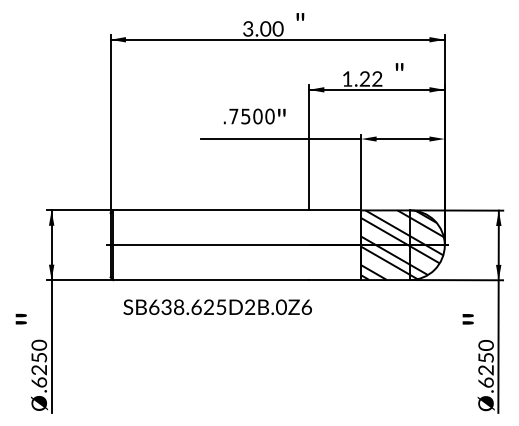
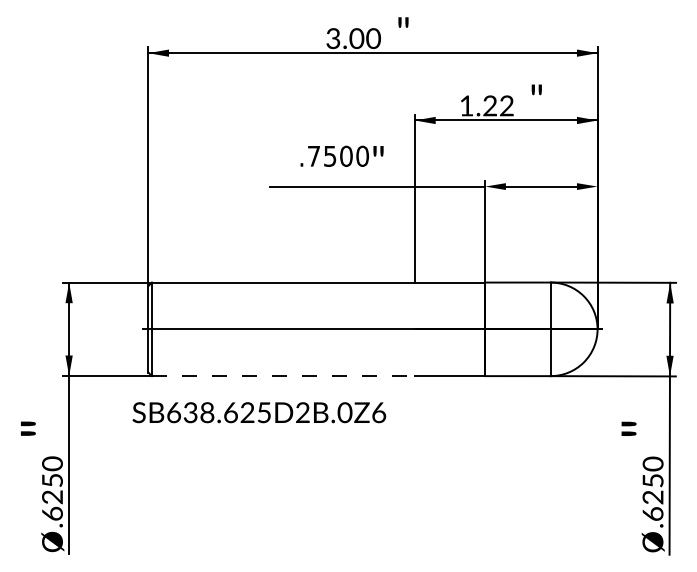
hatch: (402, 245) -> (540, 329), removed
line: (211, 280) -> (283, 376), solid -> dashed
text: (217, 307) -> (259, 412), moved

